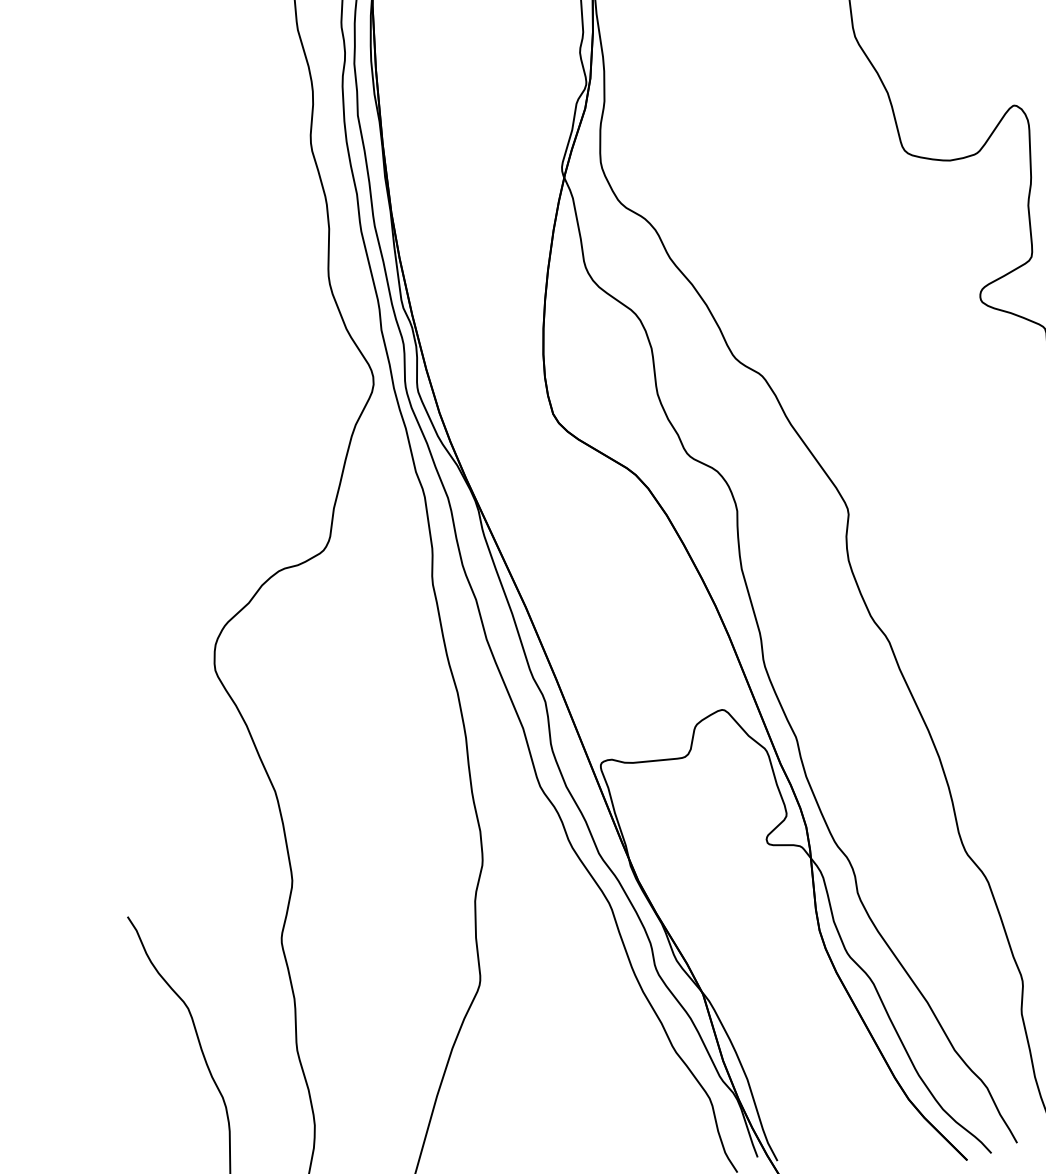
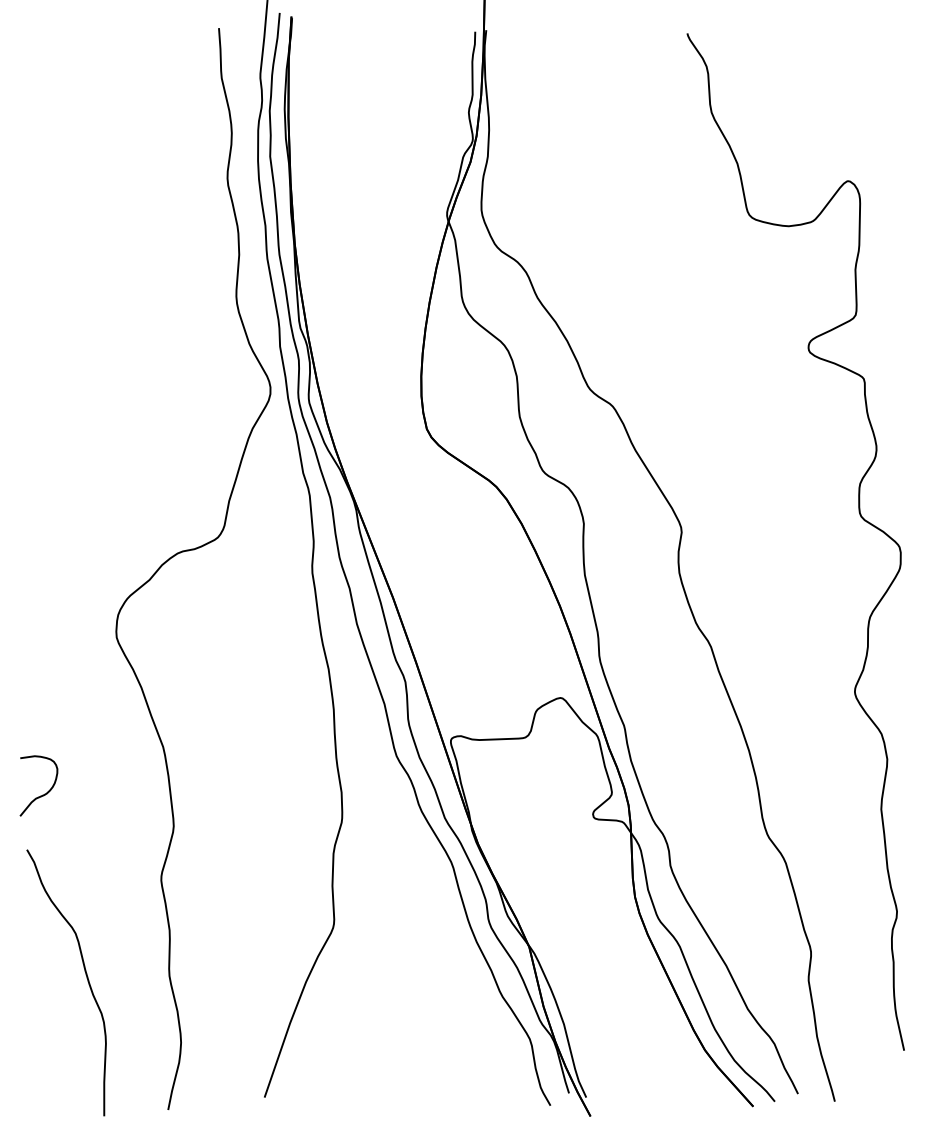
curve: (141, 853) -> (42, 794), added

